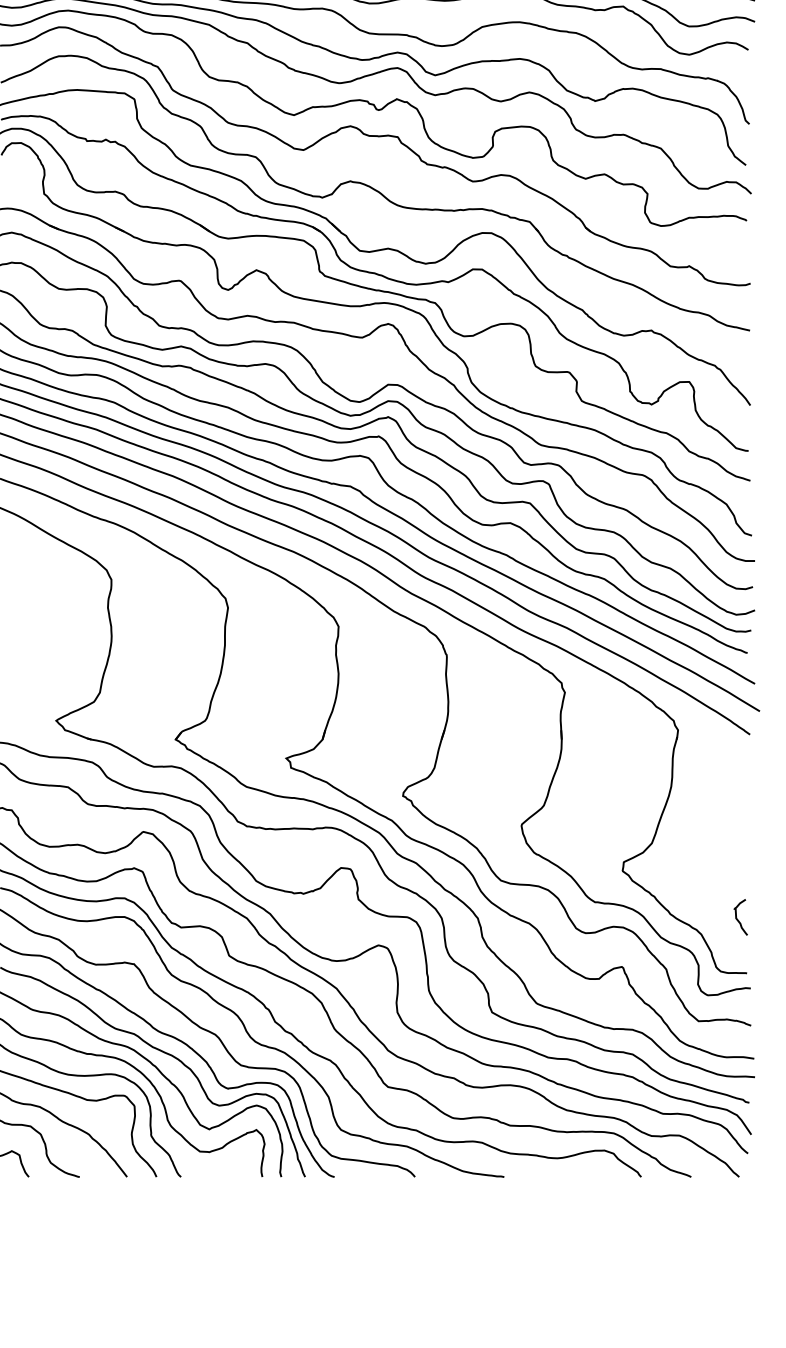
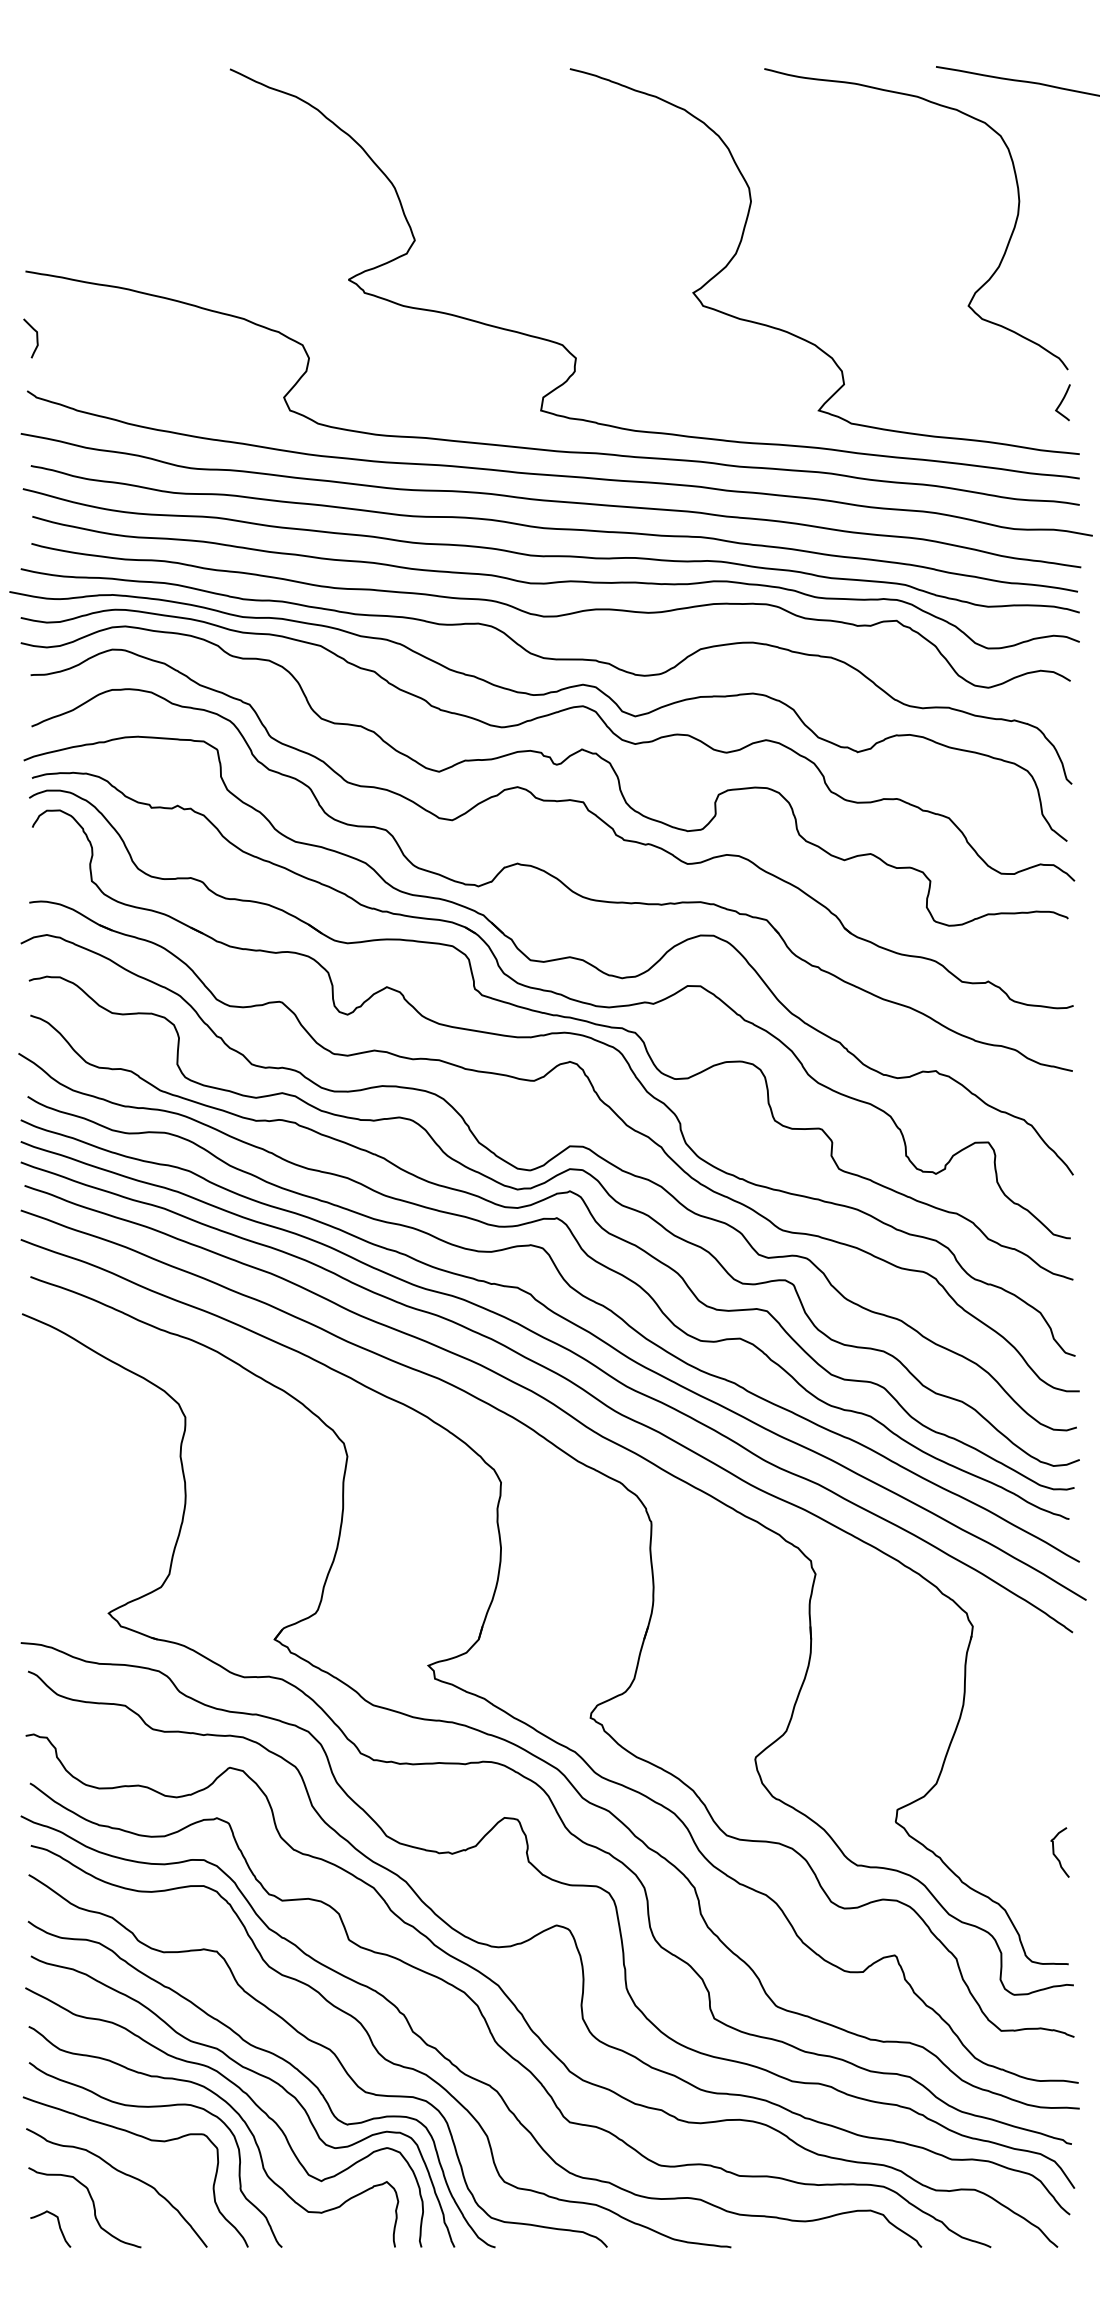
curve: (738, 919) -> (1056, 1855), moved

